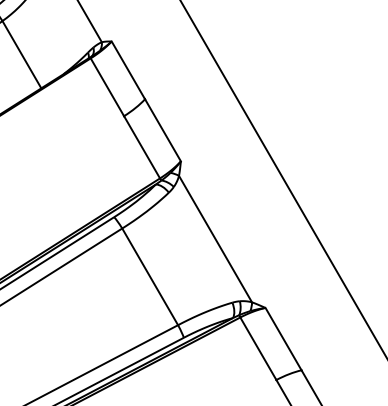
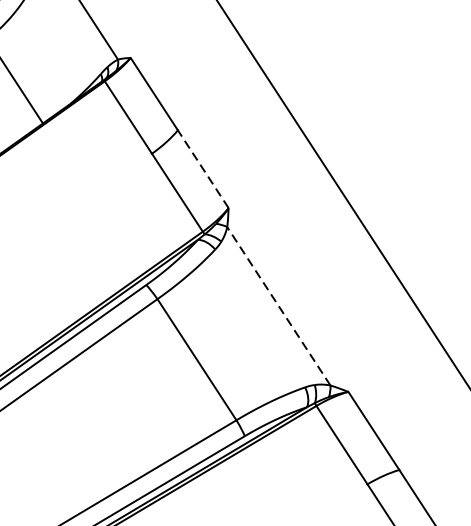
line: (162, 130) -> (202, 169), solid -> dashed
line: (215, 239) -> (278, 306), solid -> dashed

